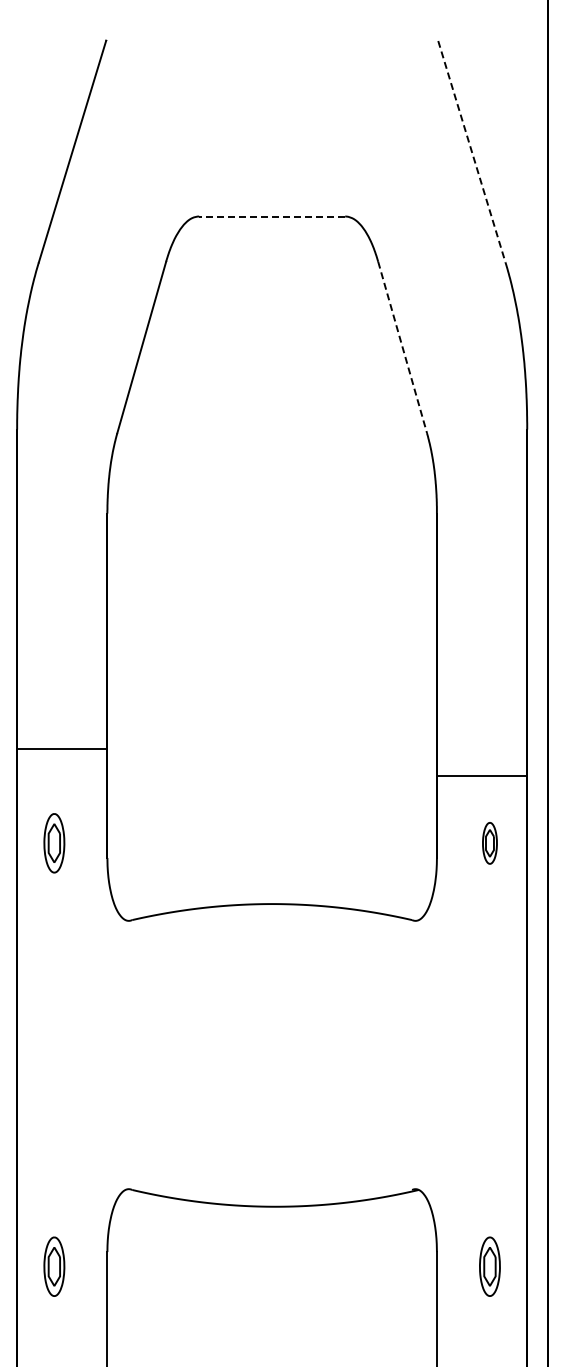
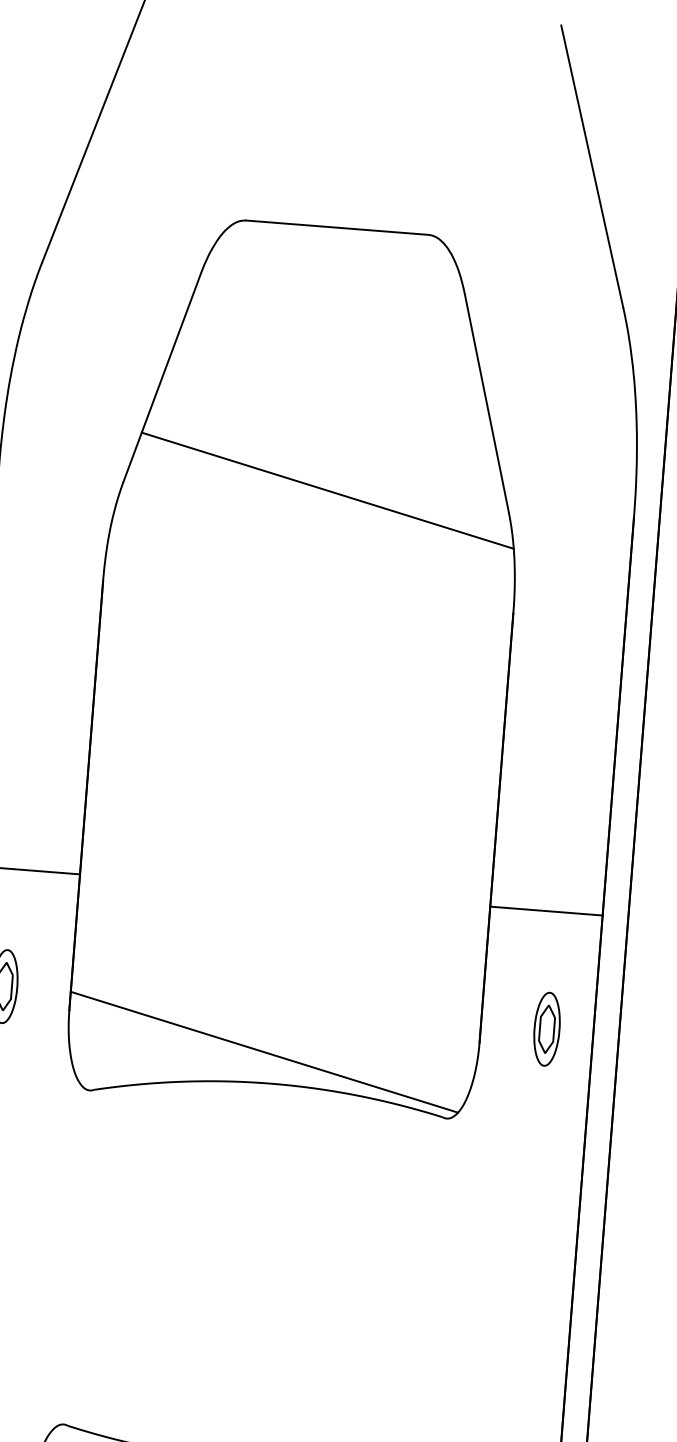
line: (471, 151) -> (591, 166), dashed -> solid
line: (272, 216) -> (337, 227), dashed -> solid
line: (402, 347) -> (486, 403), dashed -> solid
line: (280, 426) -> (327, 489), added
line: (481, 775) -> (545, 910), moved
part: (489, 843) -> (546, 1029), size x1.43
line: (265, 879) -> (264, 1052), added

